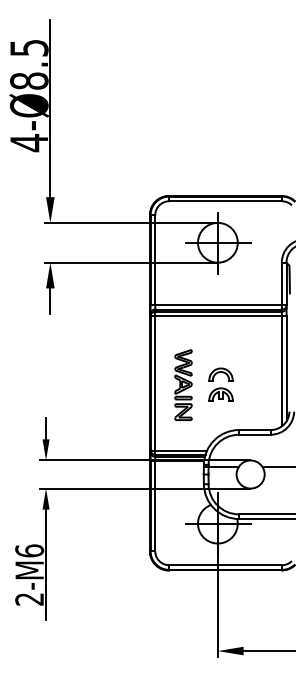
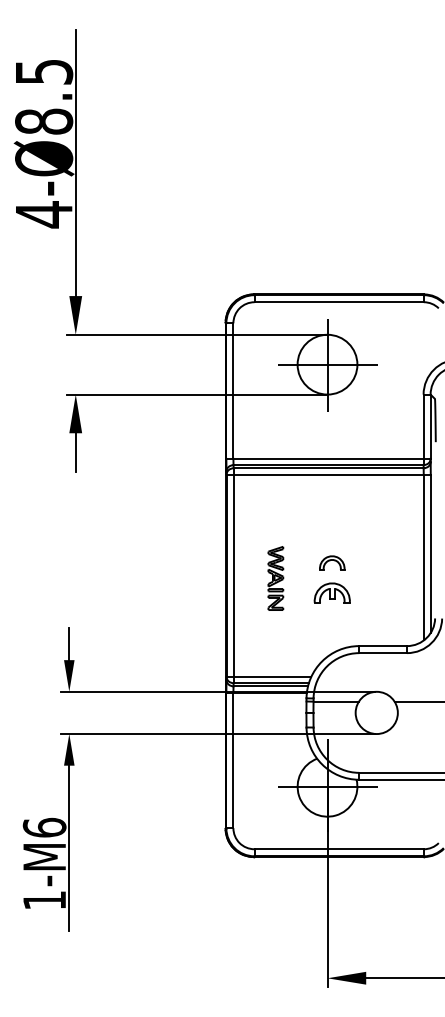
part: (220, 374) -> (331, 562), size x0.7
part: (183, 384) -> (275, 577), size x0.6
text: (29, 599) -> (44, 900), 2-M6 -> 1-M6

